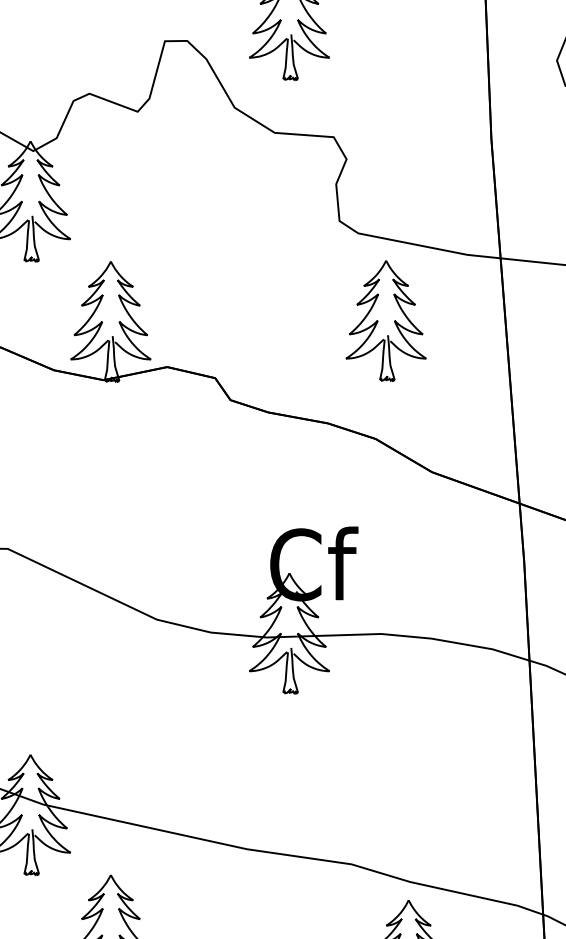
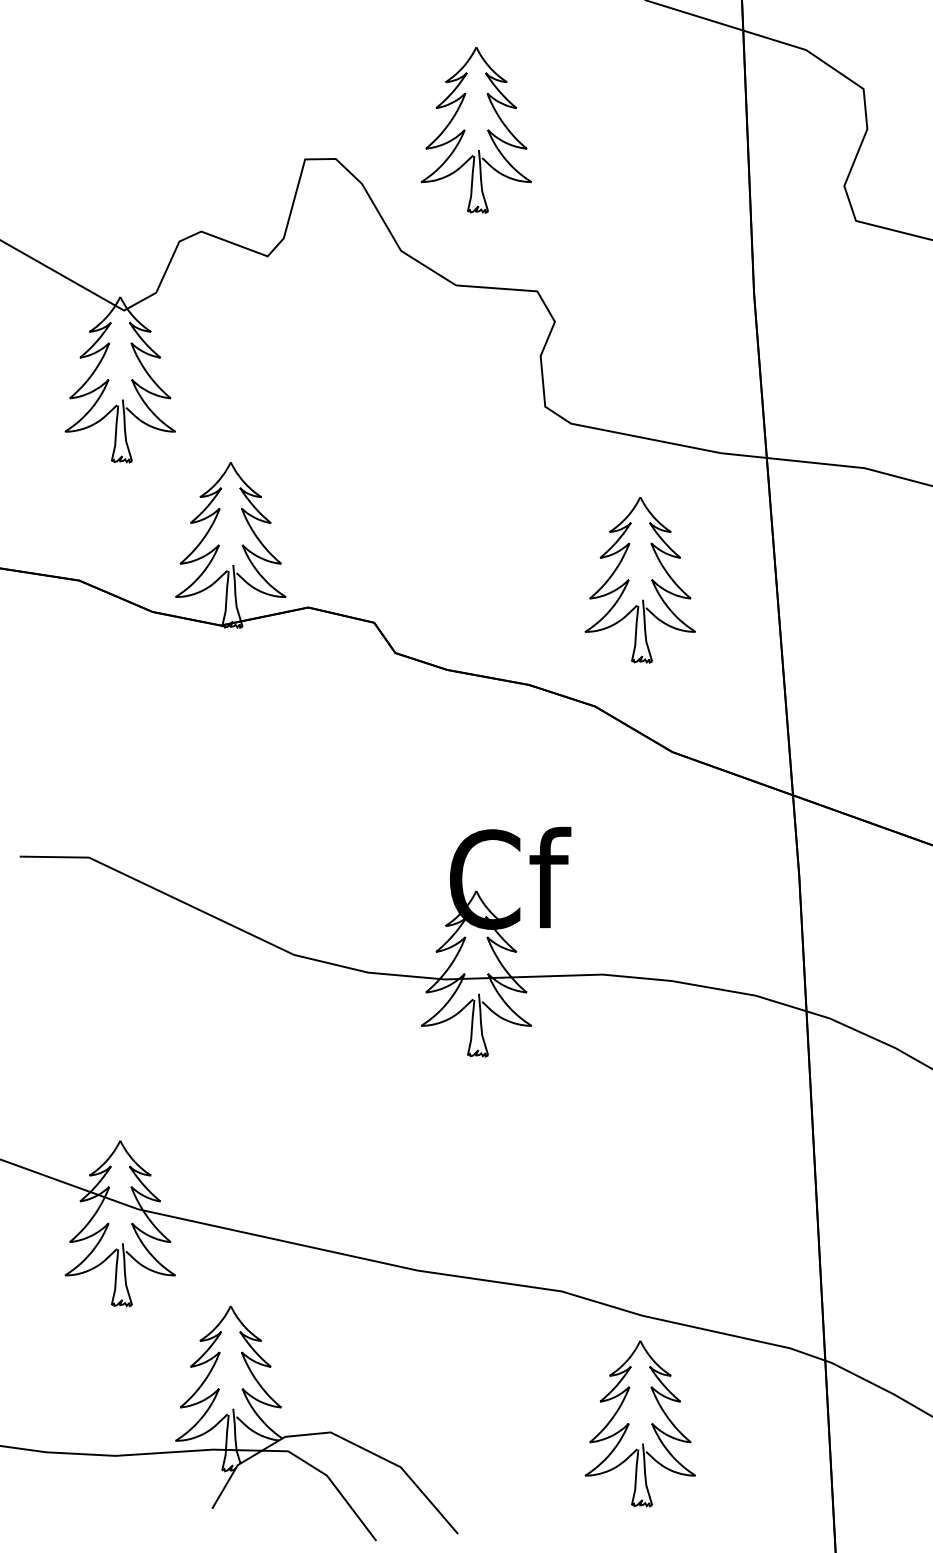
part: (385, 321) -> (639, 580), moved

